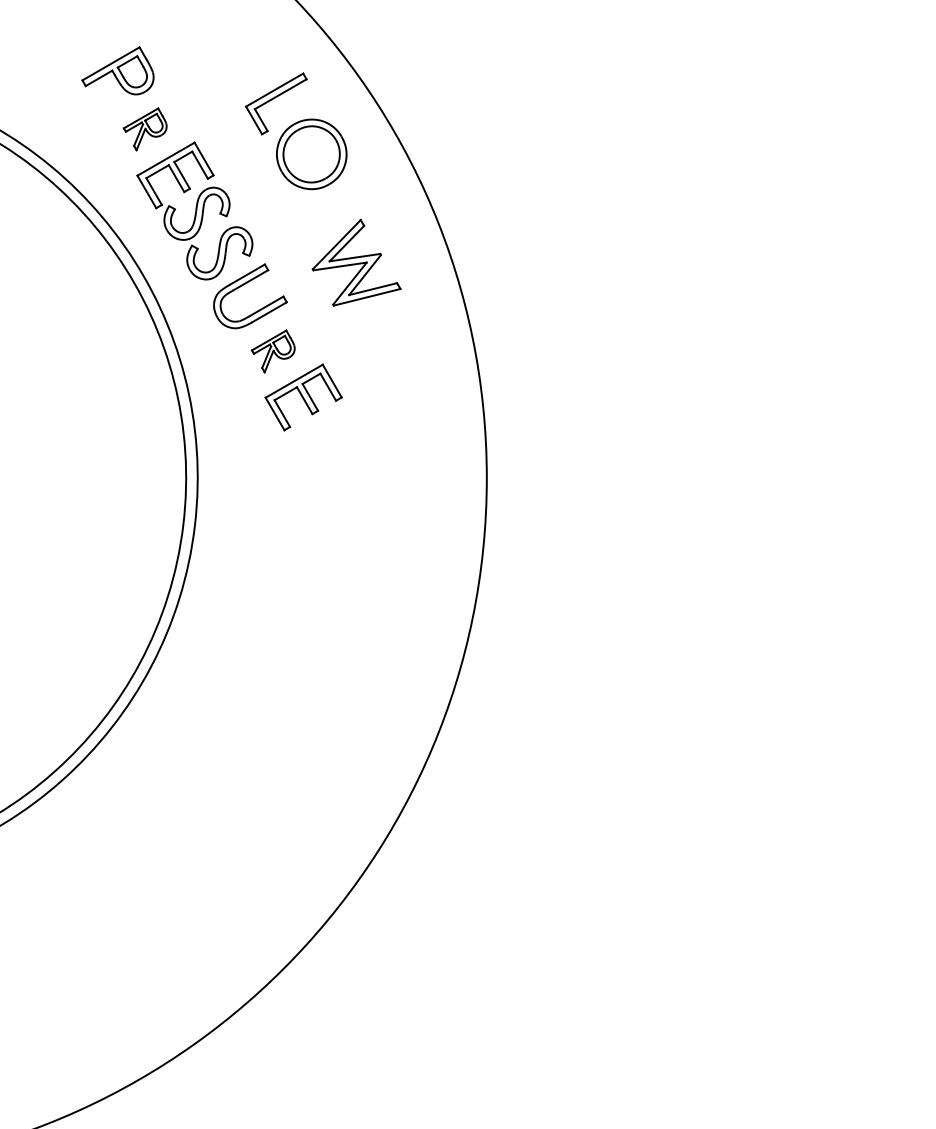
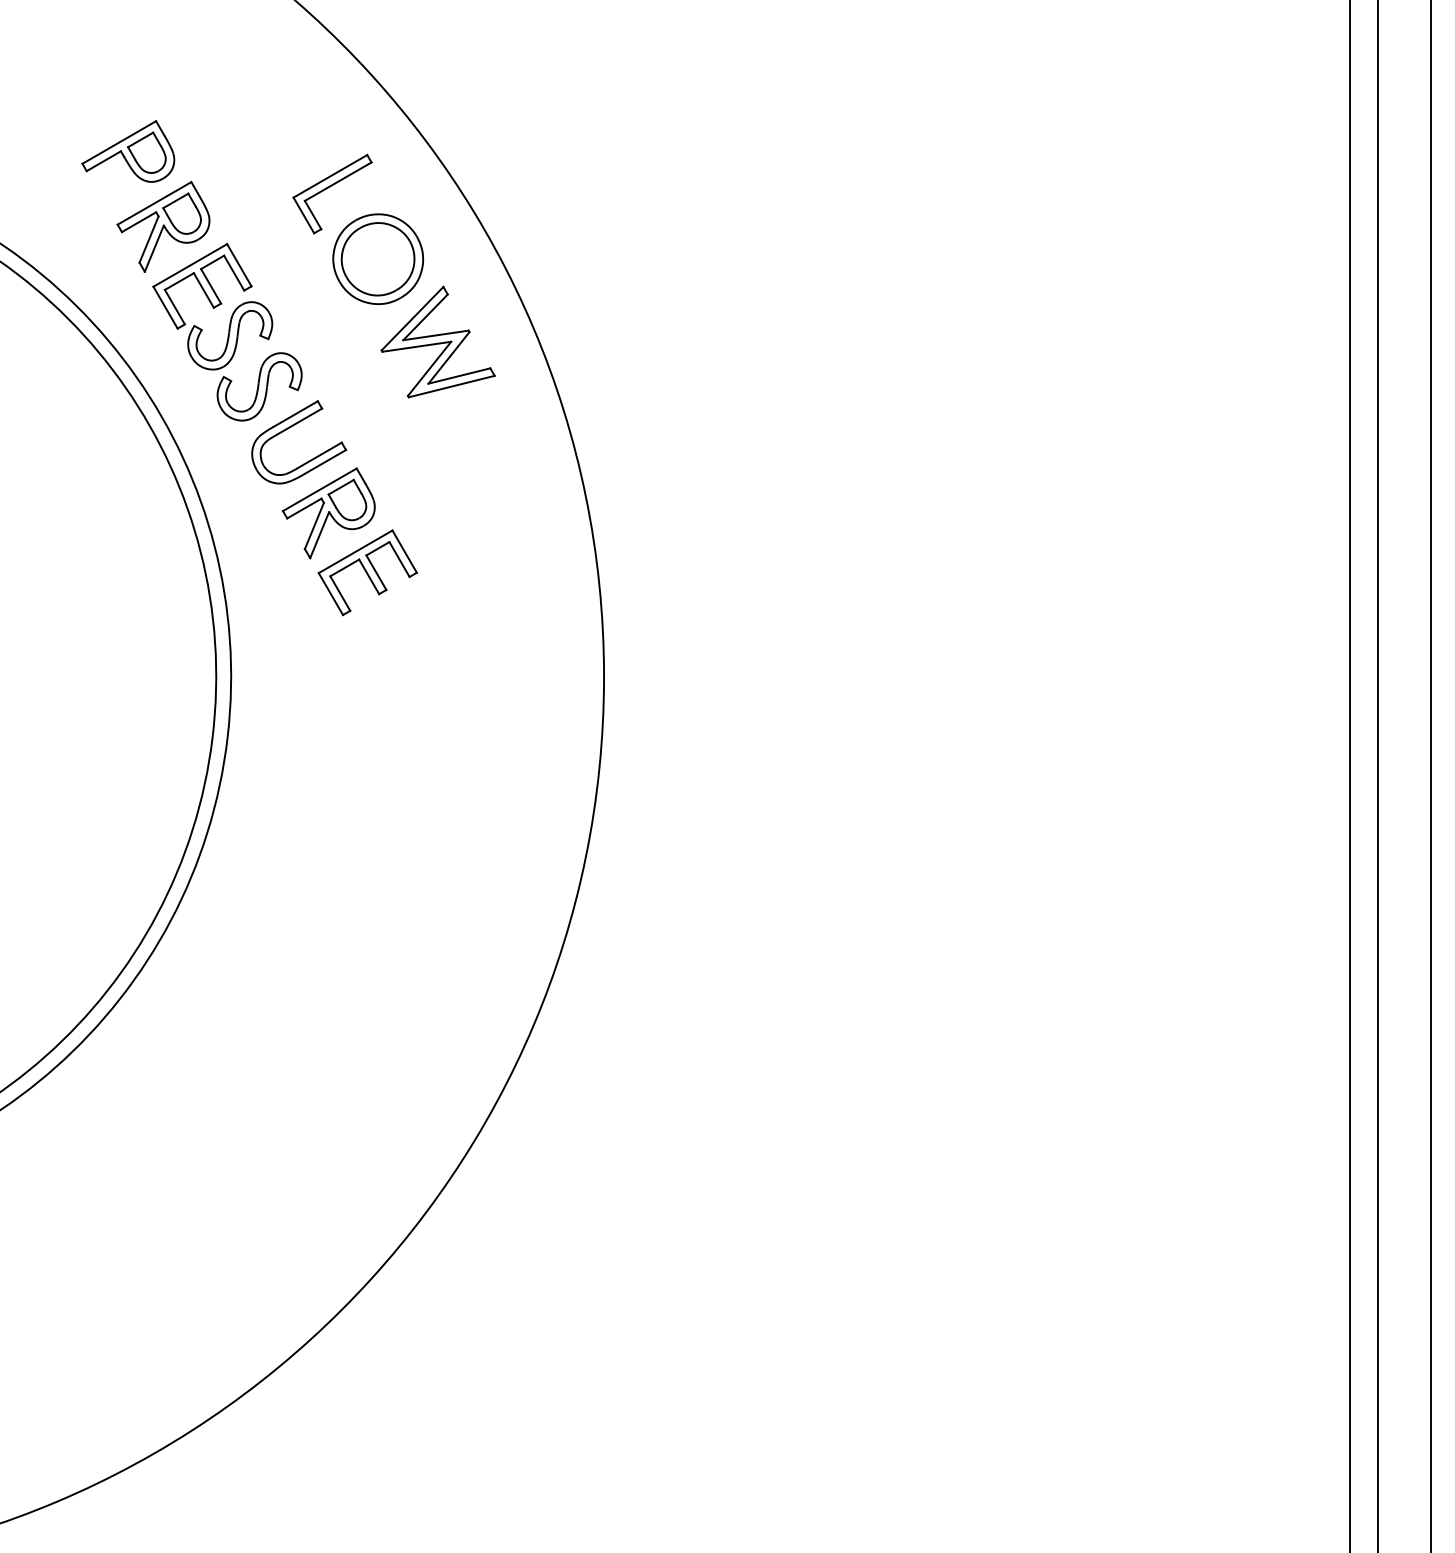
part: (145, 129) -> (163, 226), size x1.67
part: (356, 262) -> (437, 341), moved
part: (273, 351) -> (328, 513), size x1.67

